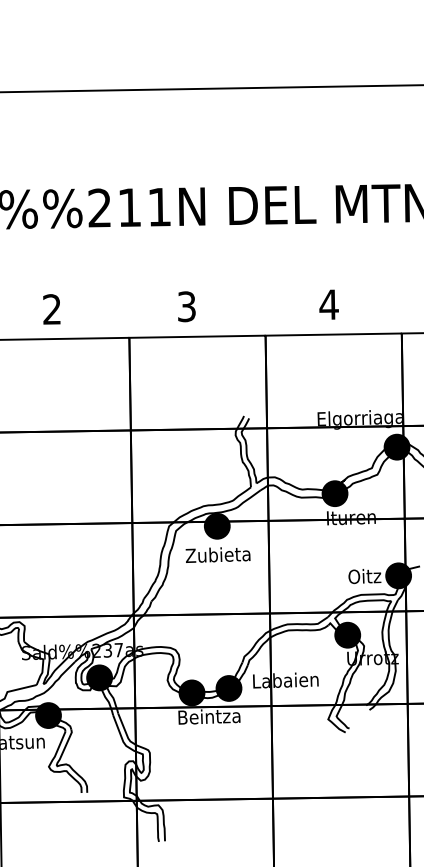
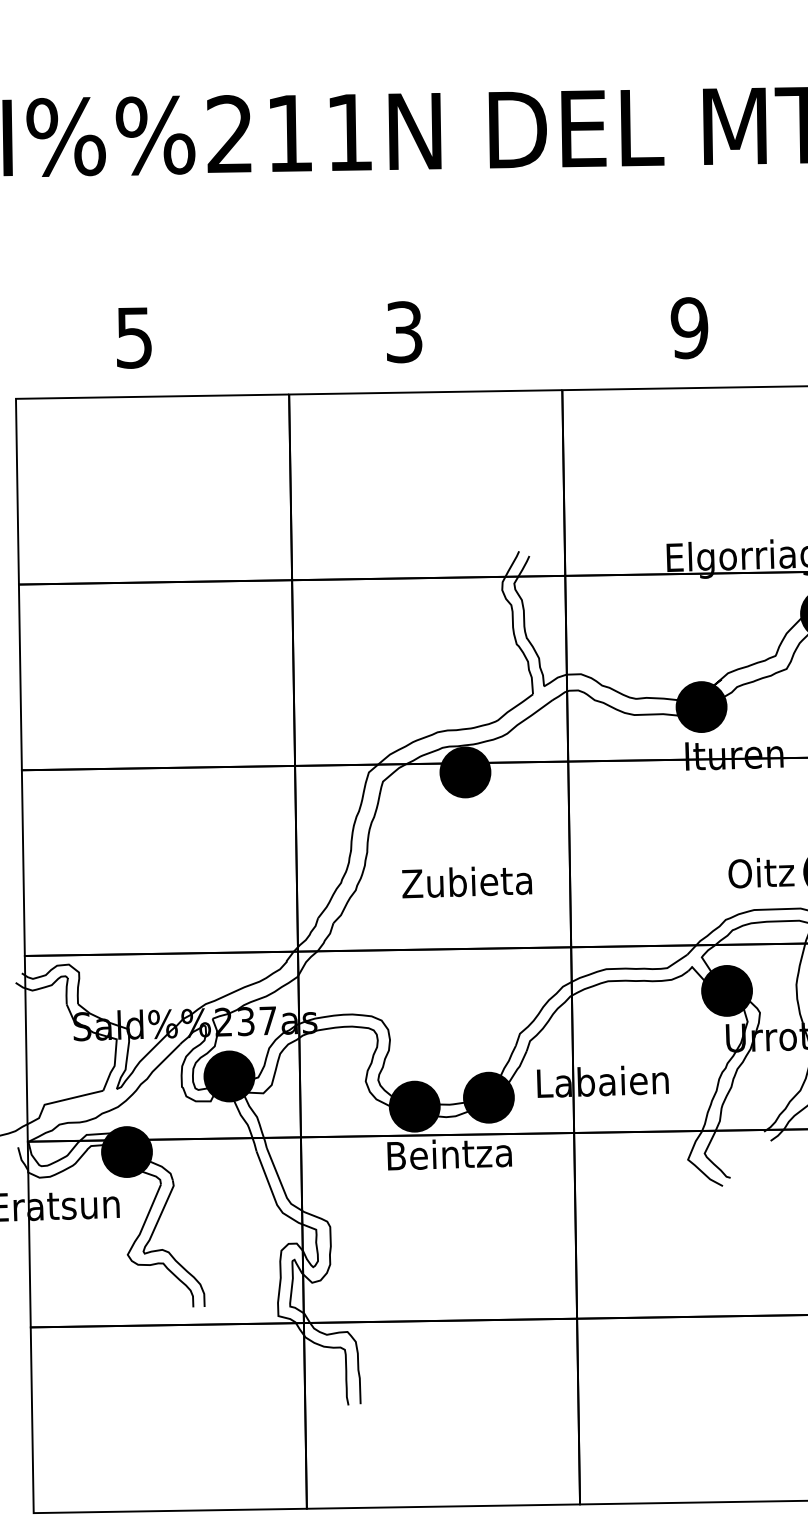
text: (328, 304) -> (688, 327), 4 -> 9
text: (51, 309) -> (132, 337), 2 -> 5
text: (217, 554) -> (465, 881), moved

